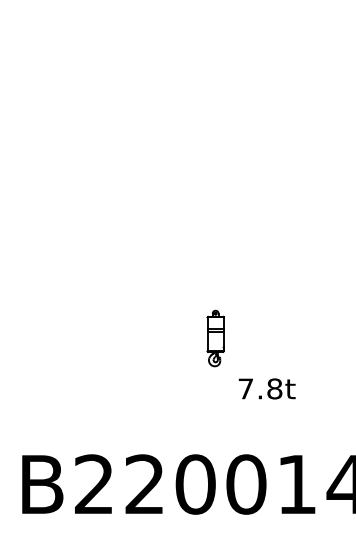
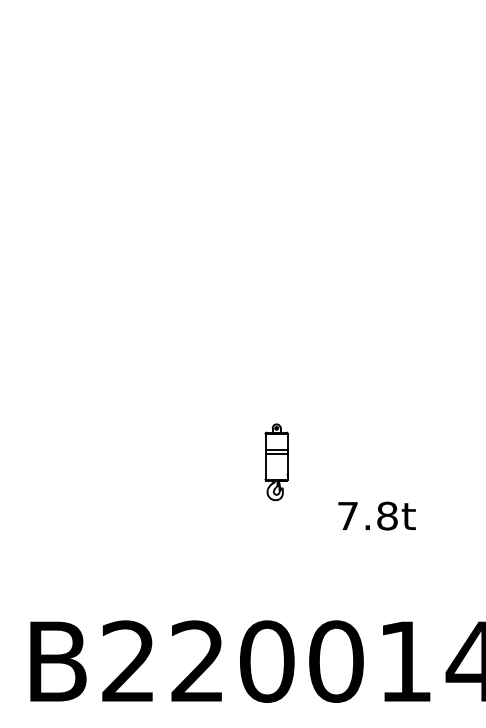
part: (215, 338) -> (276, 462), moved
text: (266, 388) -> (376, 515), moved

